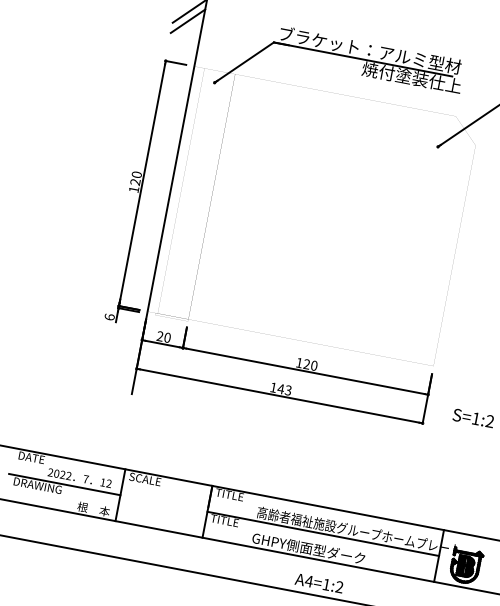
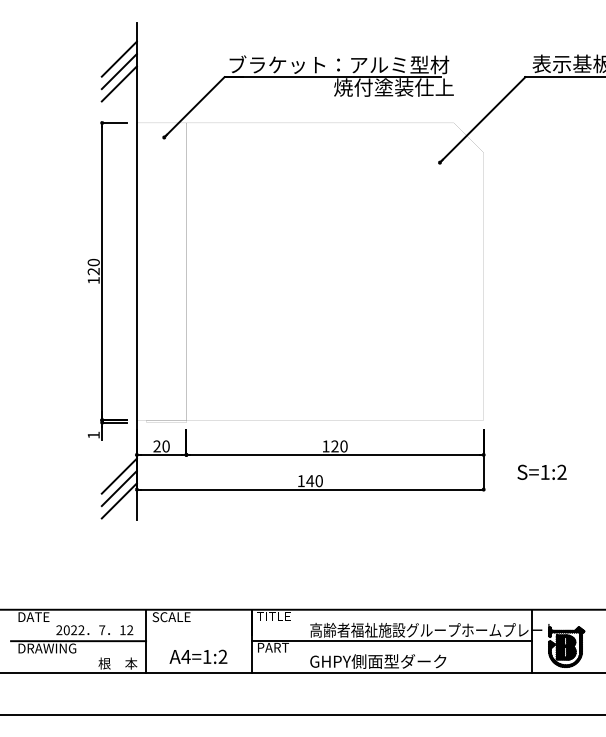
line: (185, 31) -> (118, 83), added
text: (109, 316) -> (93, 434), 6 -> 1
line: (123, 354) -> (118, 475), added
line: (121, 364) -> (118, 488), added
line: (119, 374) -> (118, 500), added
text: (287, 390) -> (318, 481), 143 -> 140
text: (224, 520) -> (273, 647), TITLE -> PART
text: (319, 583) -> (198, 656), moved

